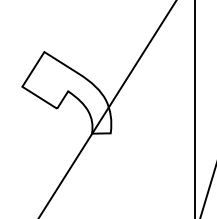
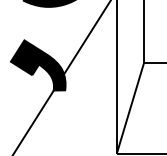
fill: (65, 92) -> (37, 65), added

